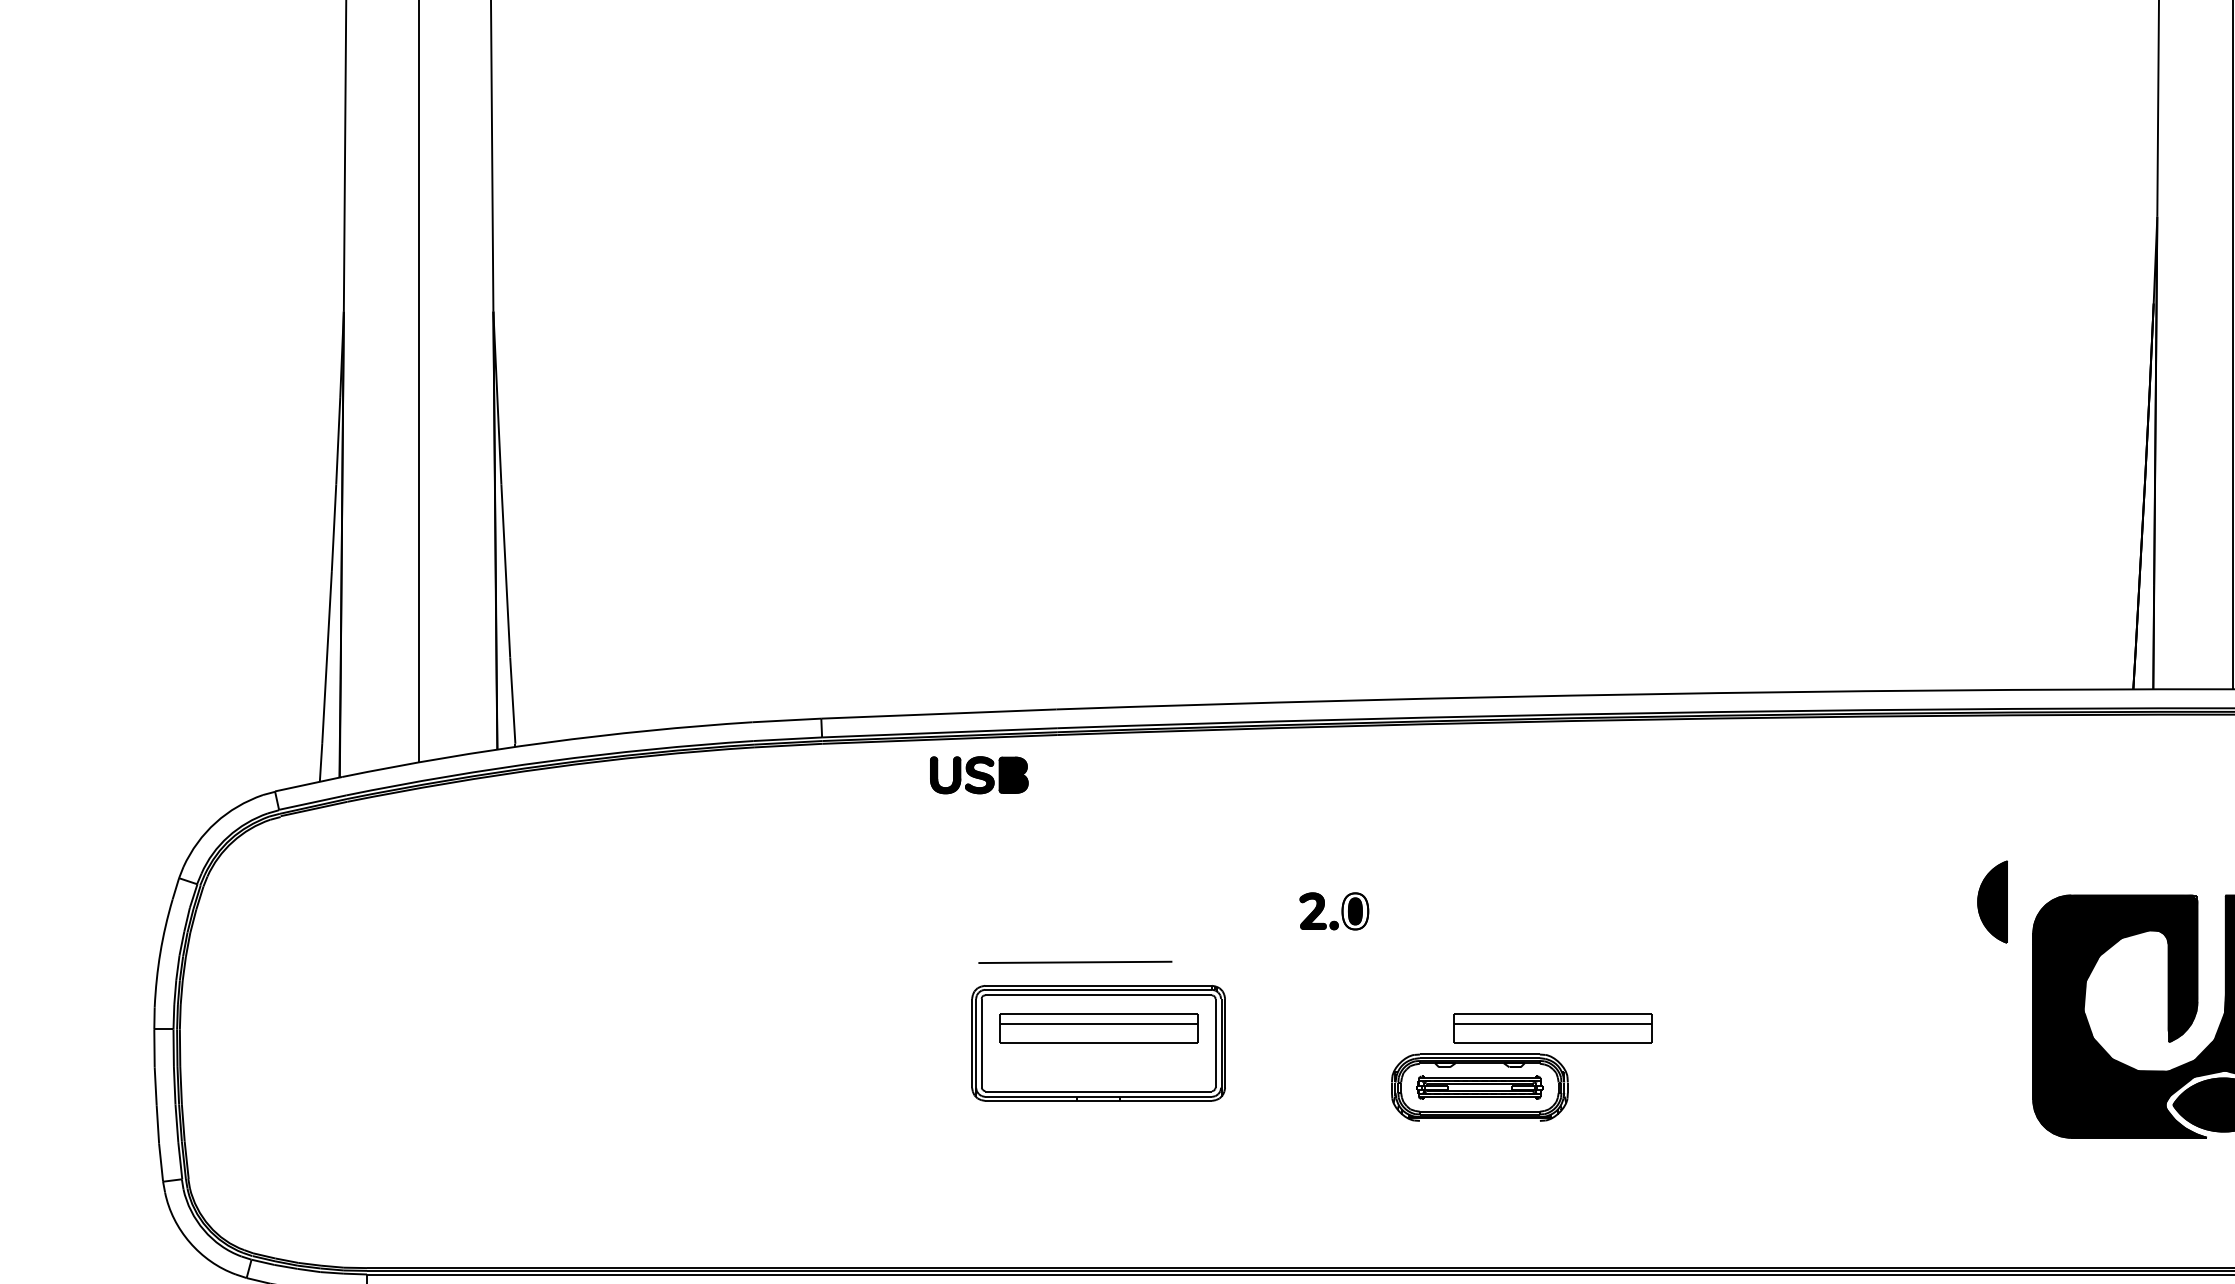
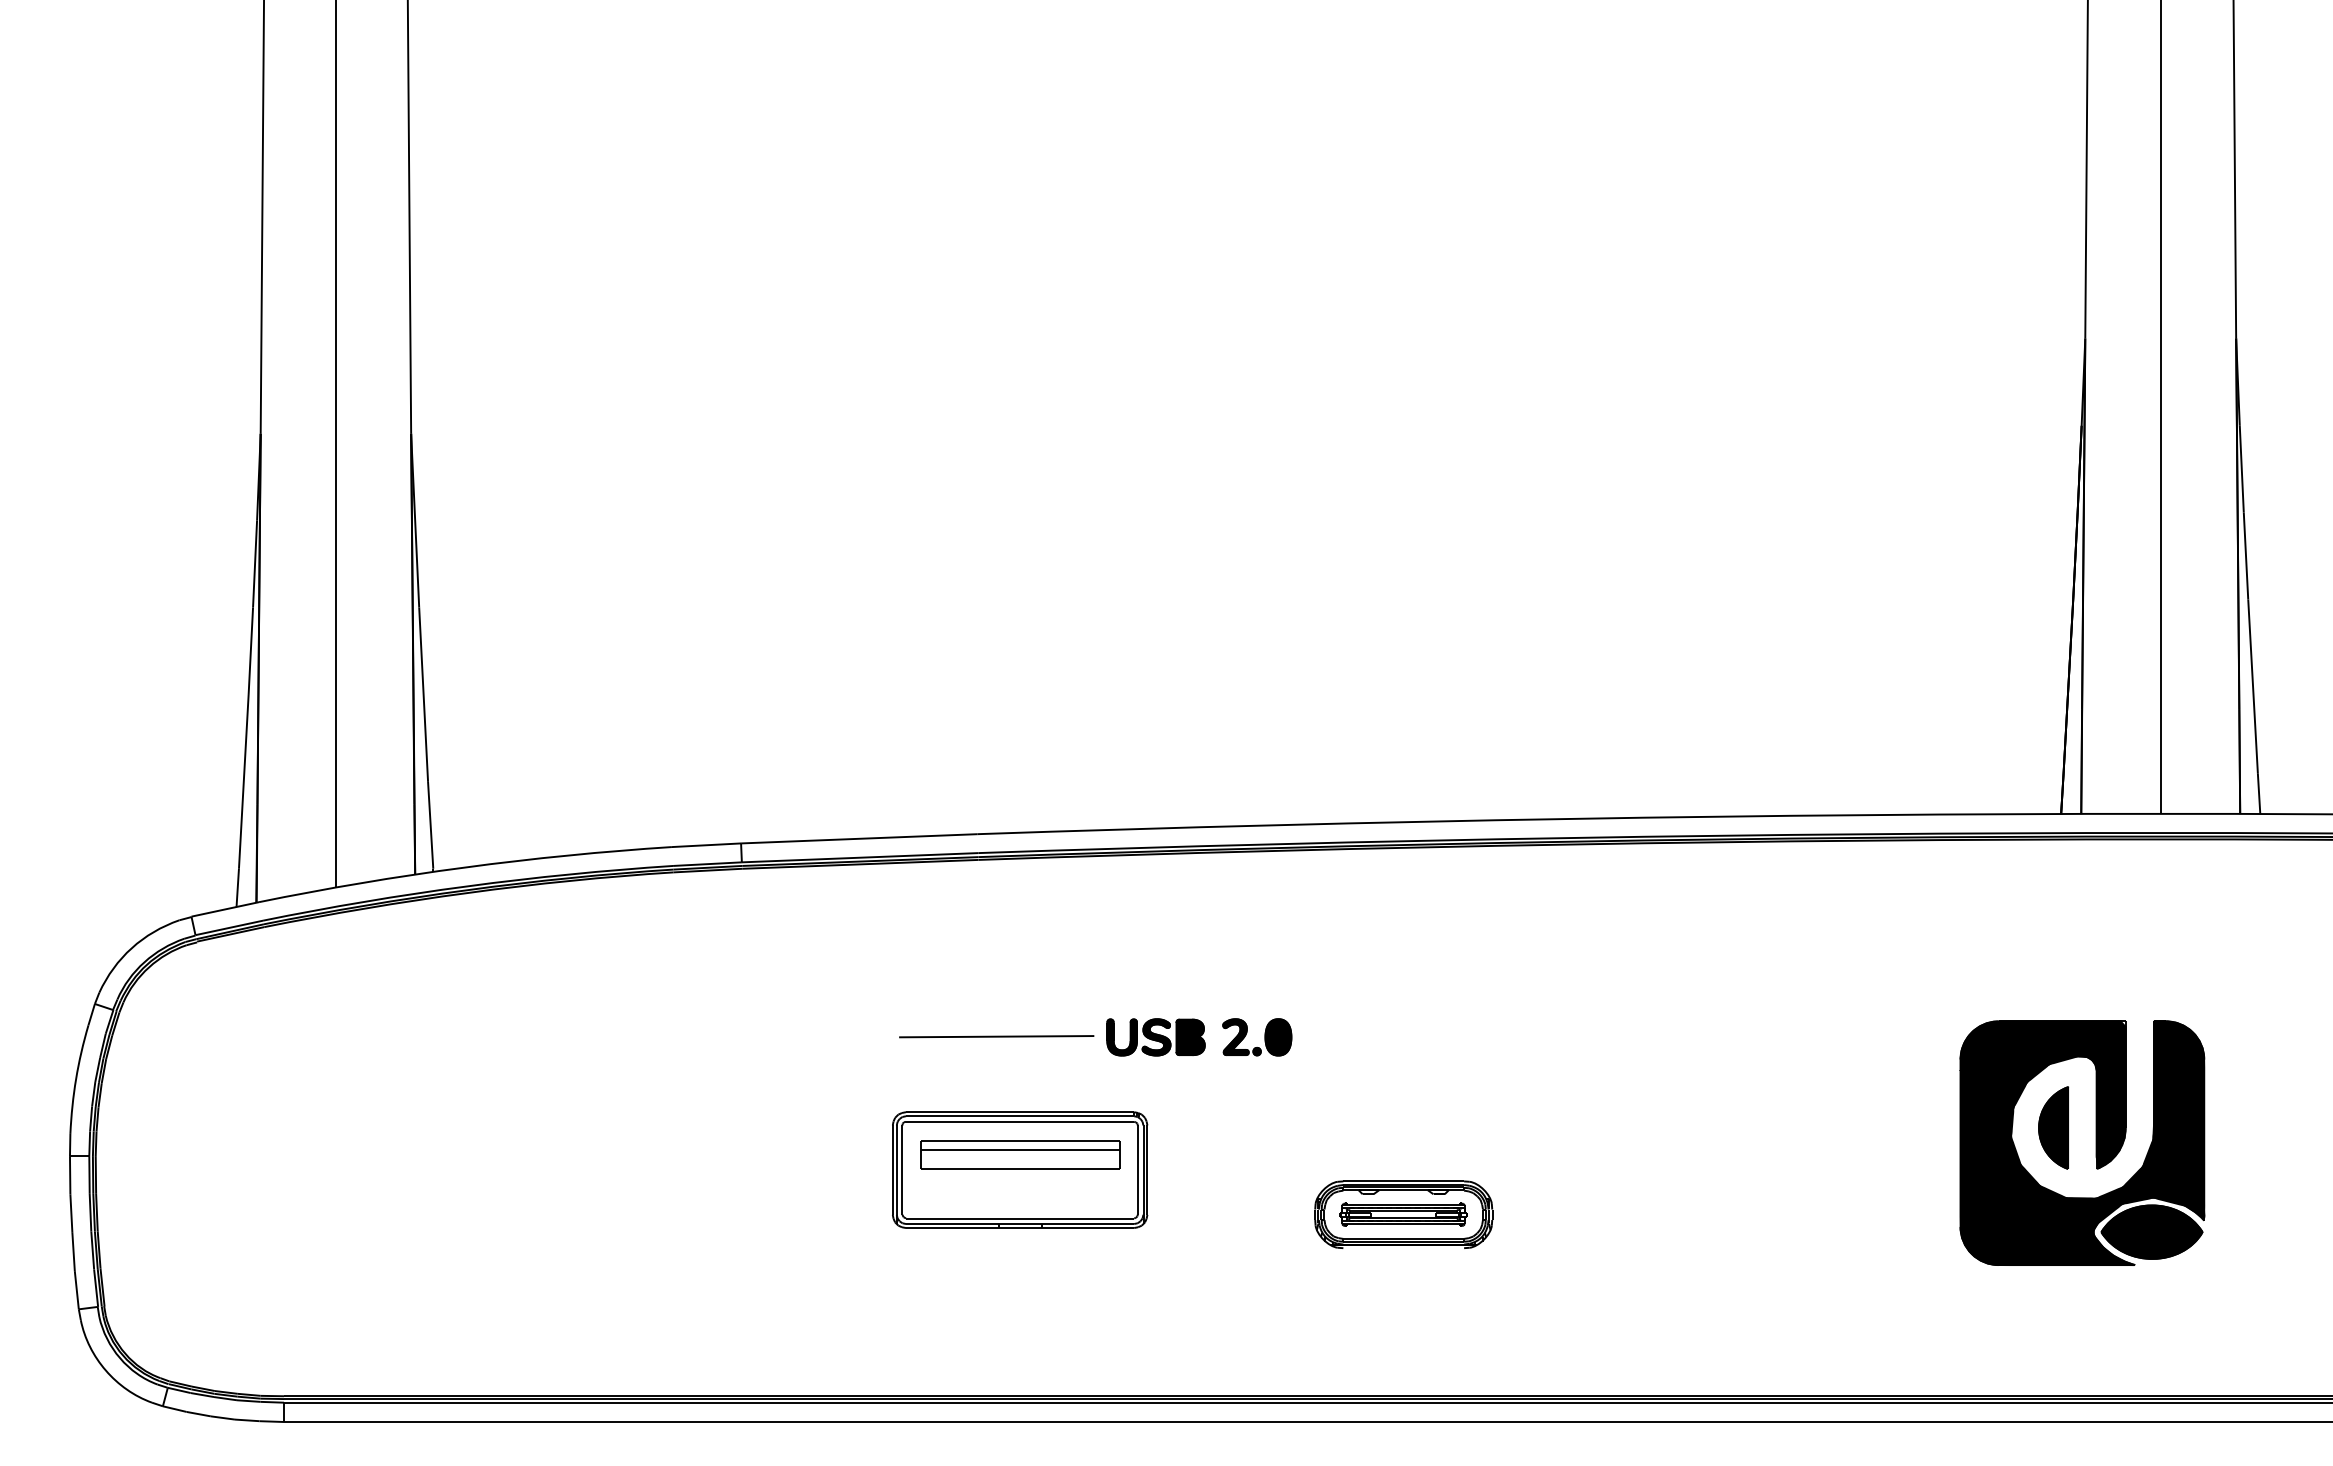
part: (978, 775) -> (1155, 1037), moved
part: (1992, 901) -> (2053, 1127), moved
fill: (1355, 911) -> (1278, 1037), added
line: (1075, 962) -> (996, 1036), moved
part: (1553, 1027) -> (1477, 1154), removed

